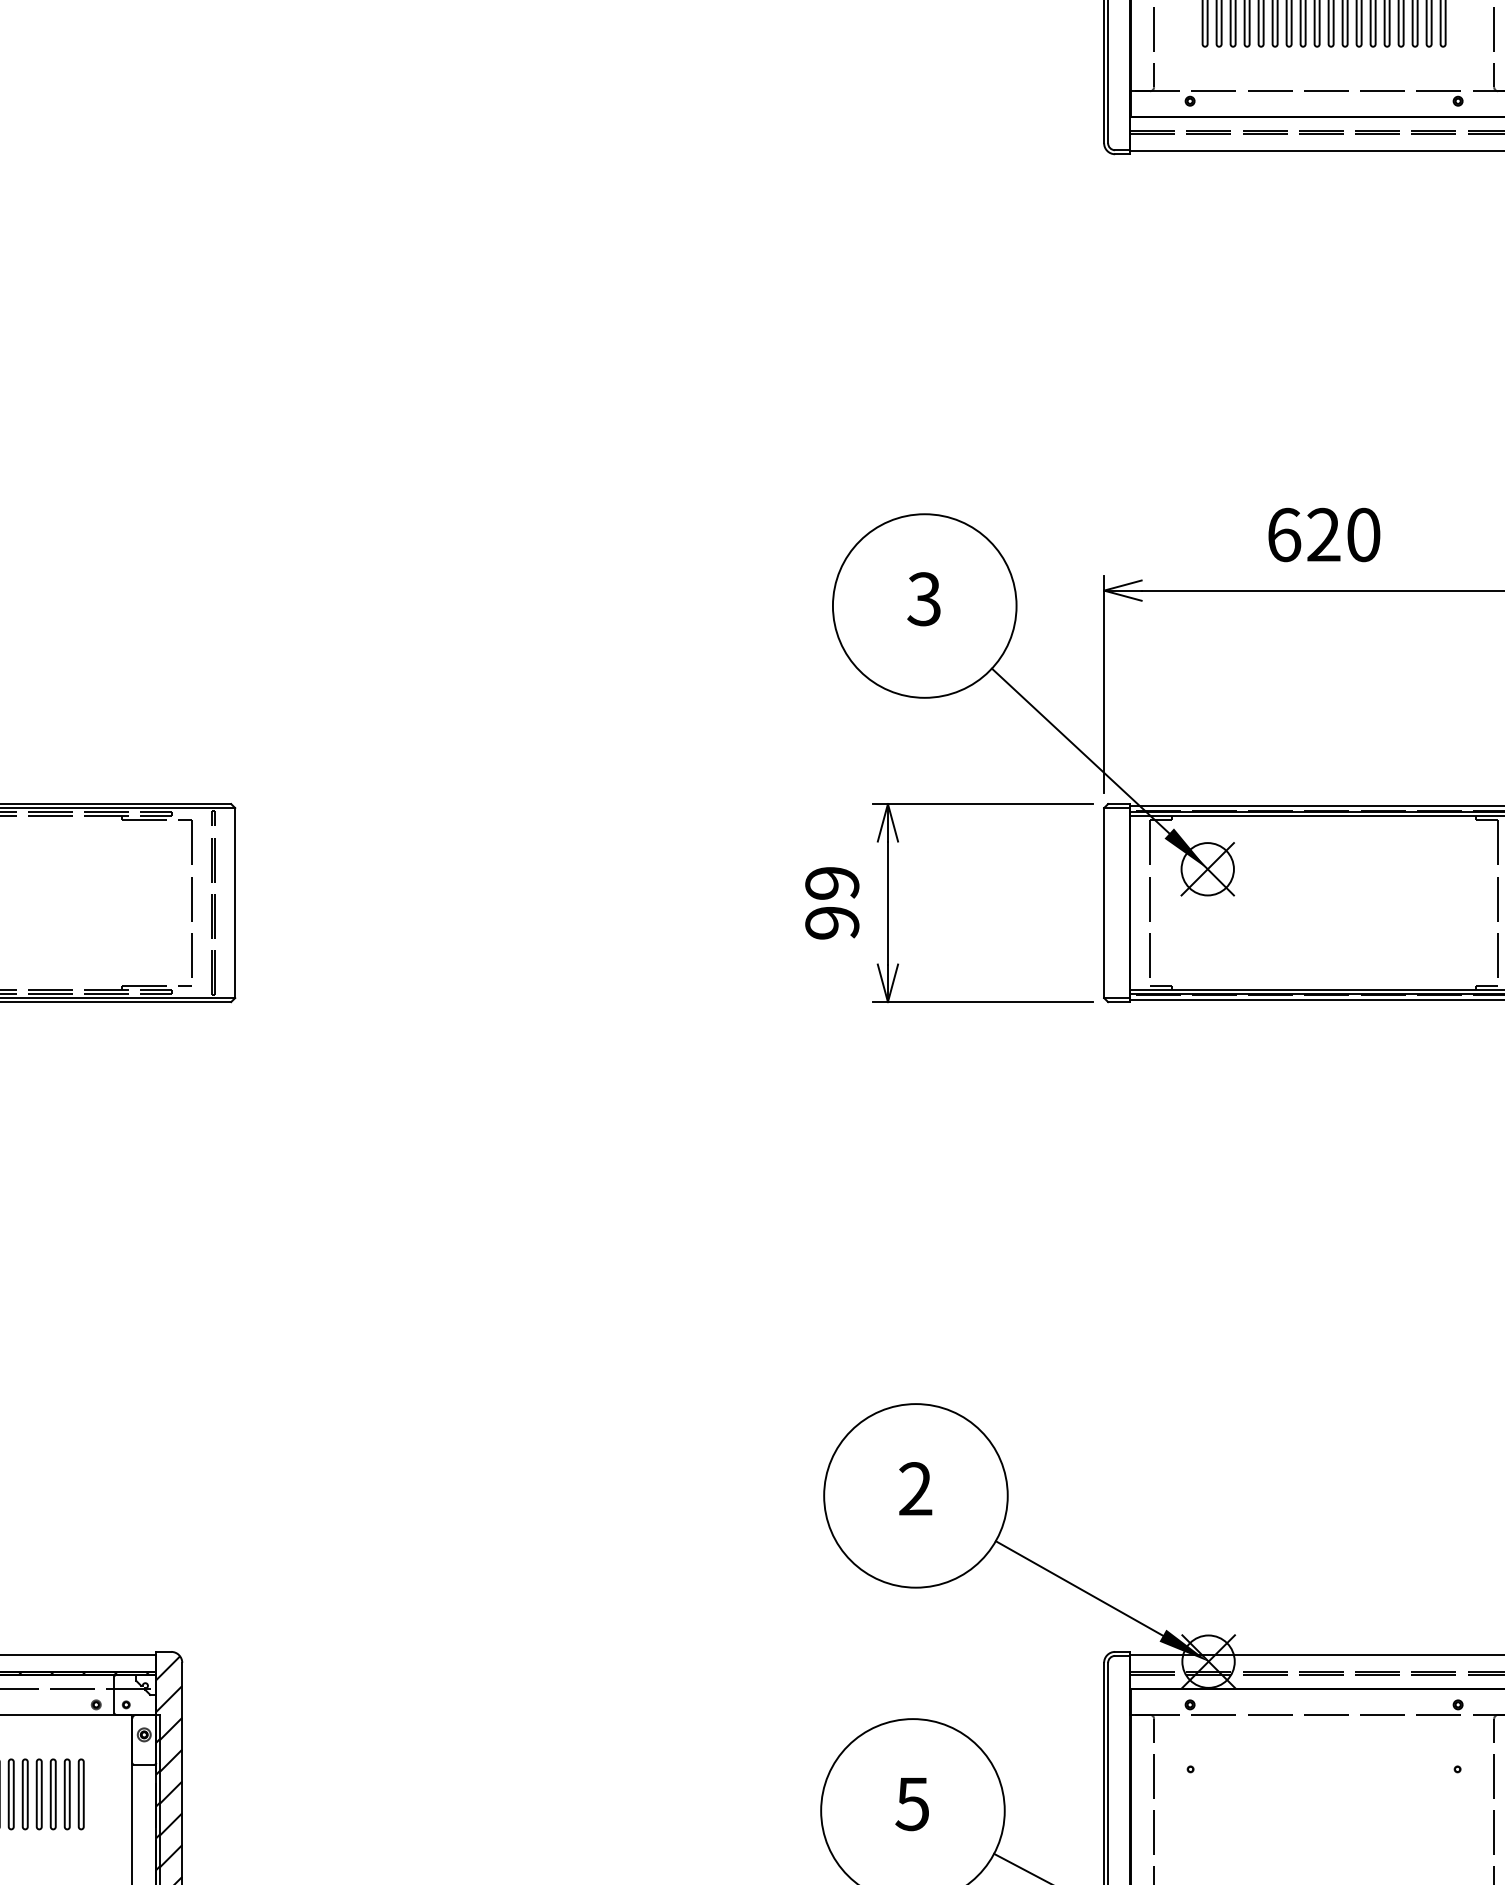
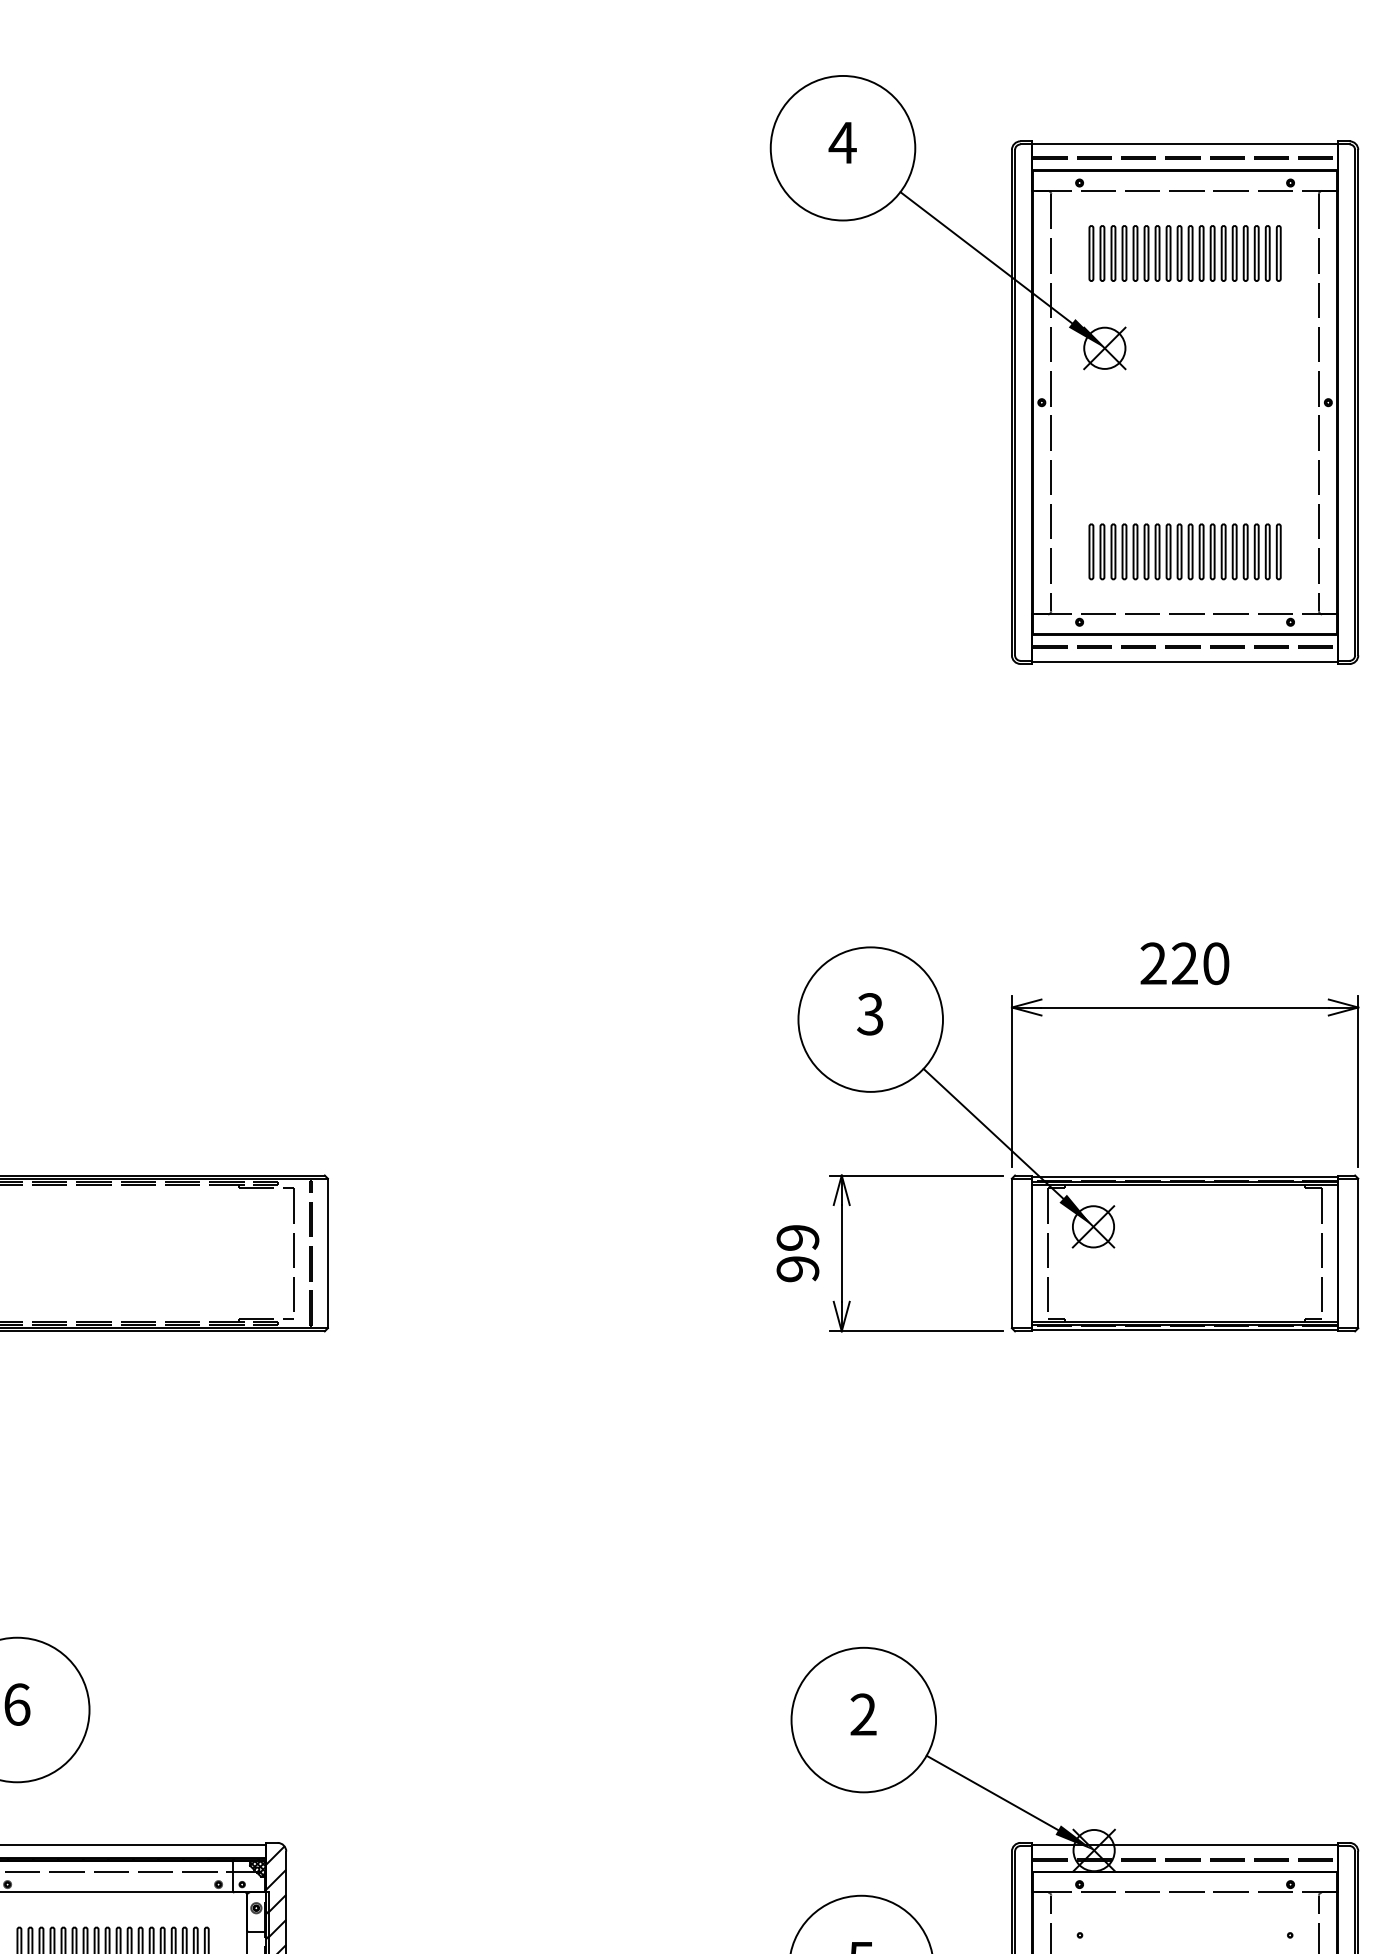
text: (1283, 534) -> (1153, 963), 620 -> 220
hatch: (145, 1684) -> (257, 1868), added

